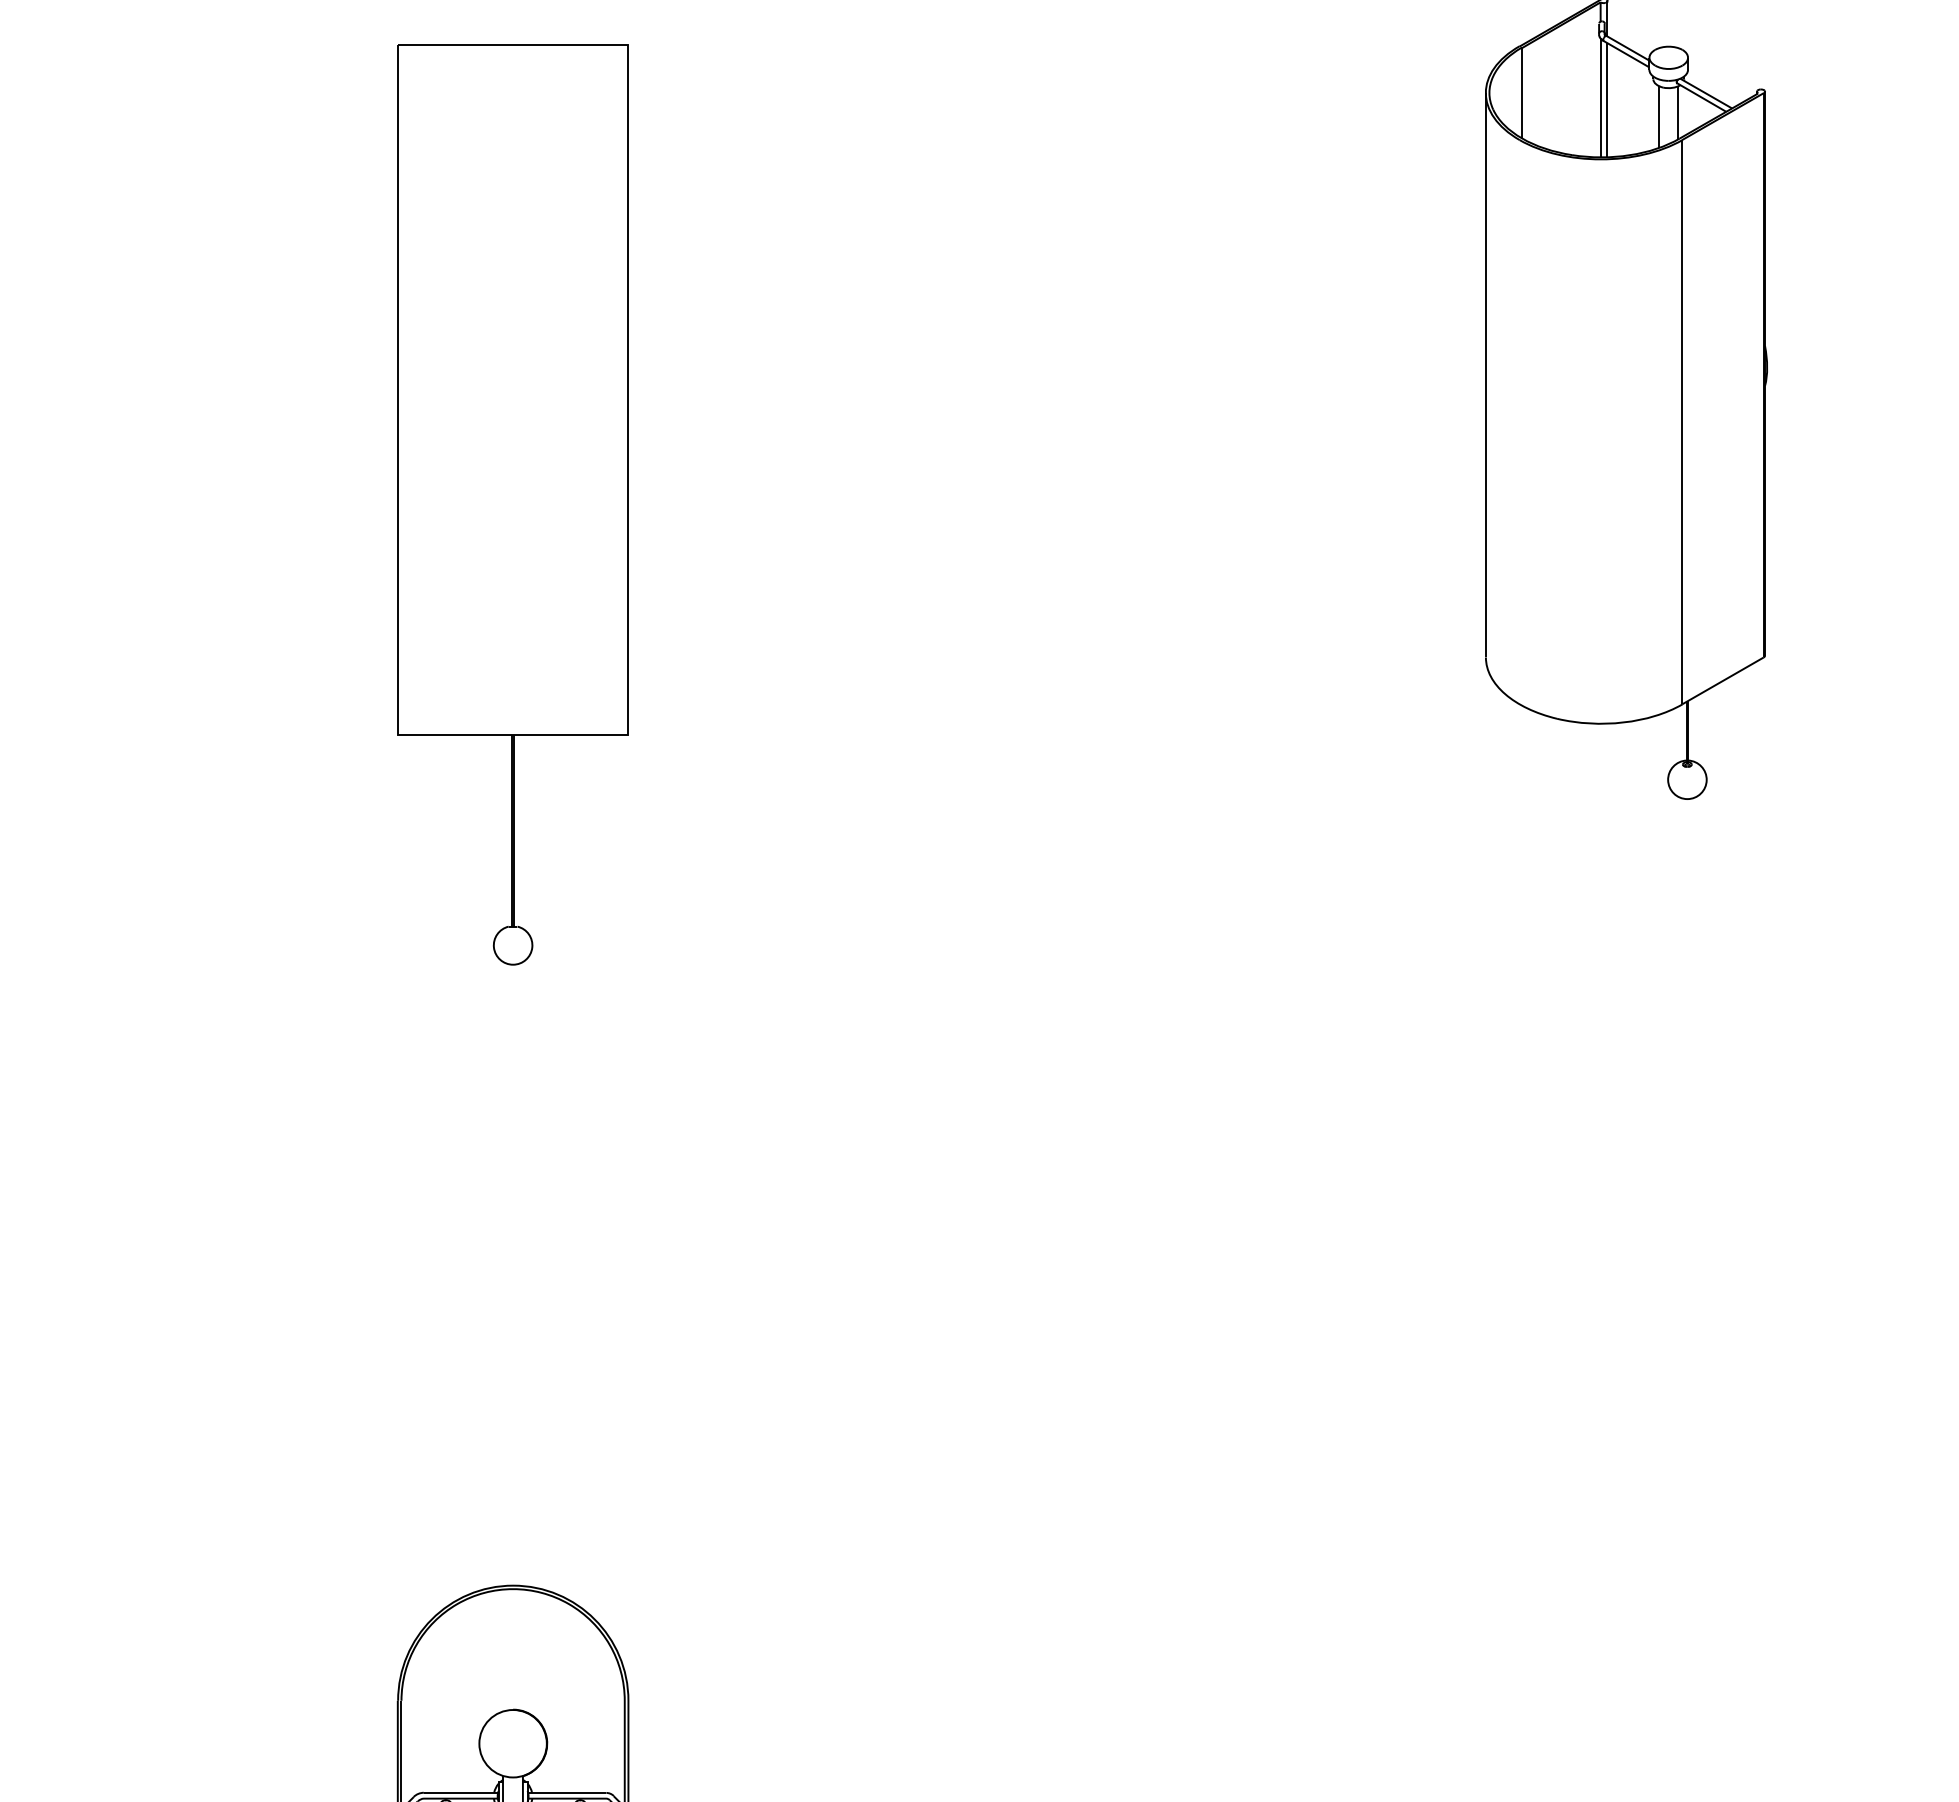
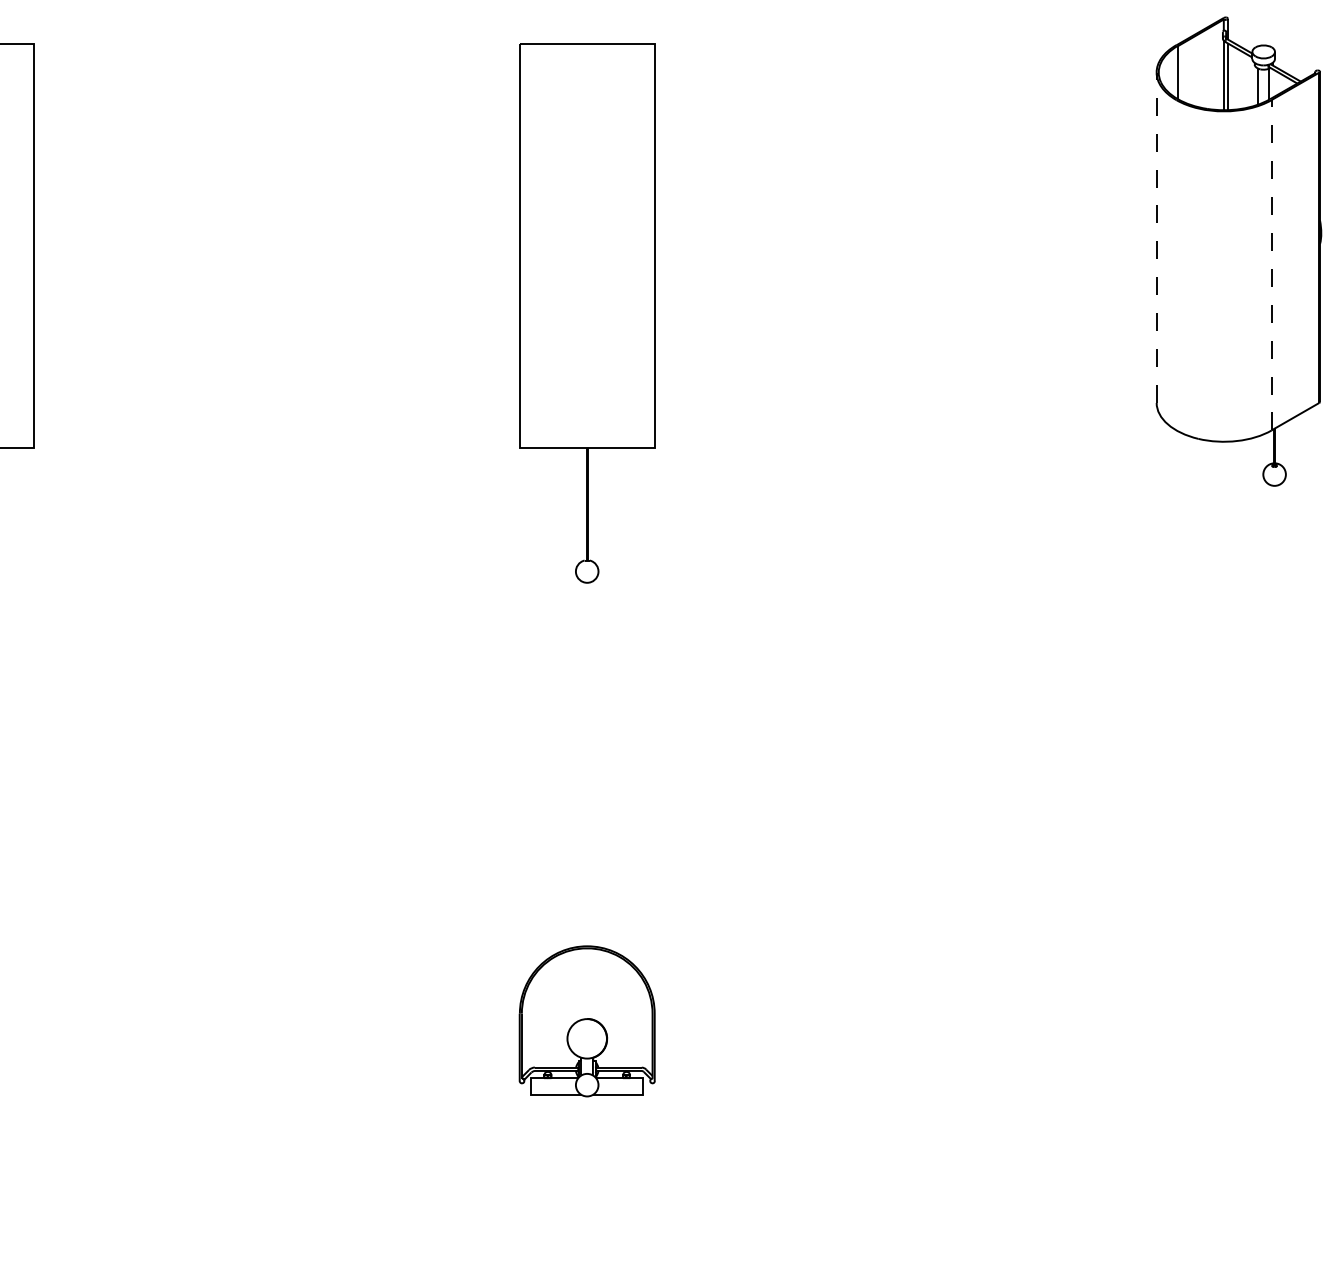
line: (1485, 374) -> (1156, 237), solid -> dashed
line: (1682, 420) -> (1271, 264), solid -> dashed

